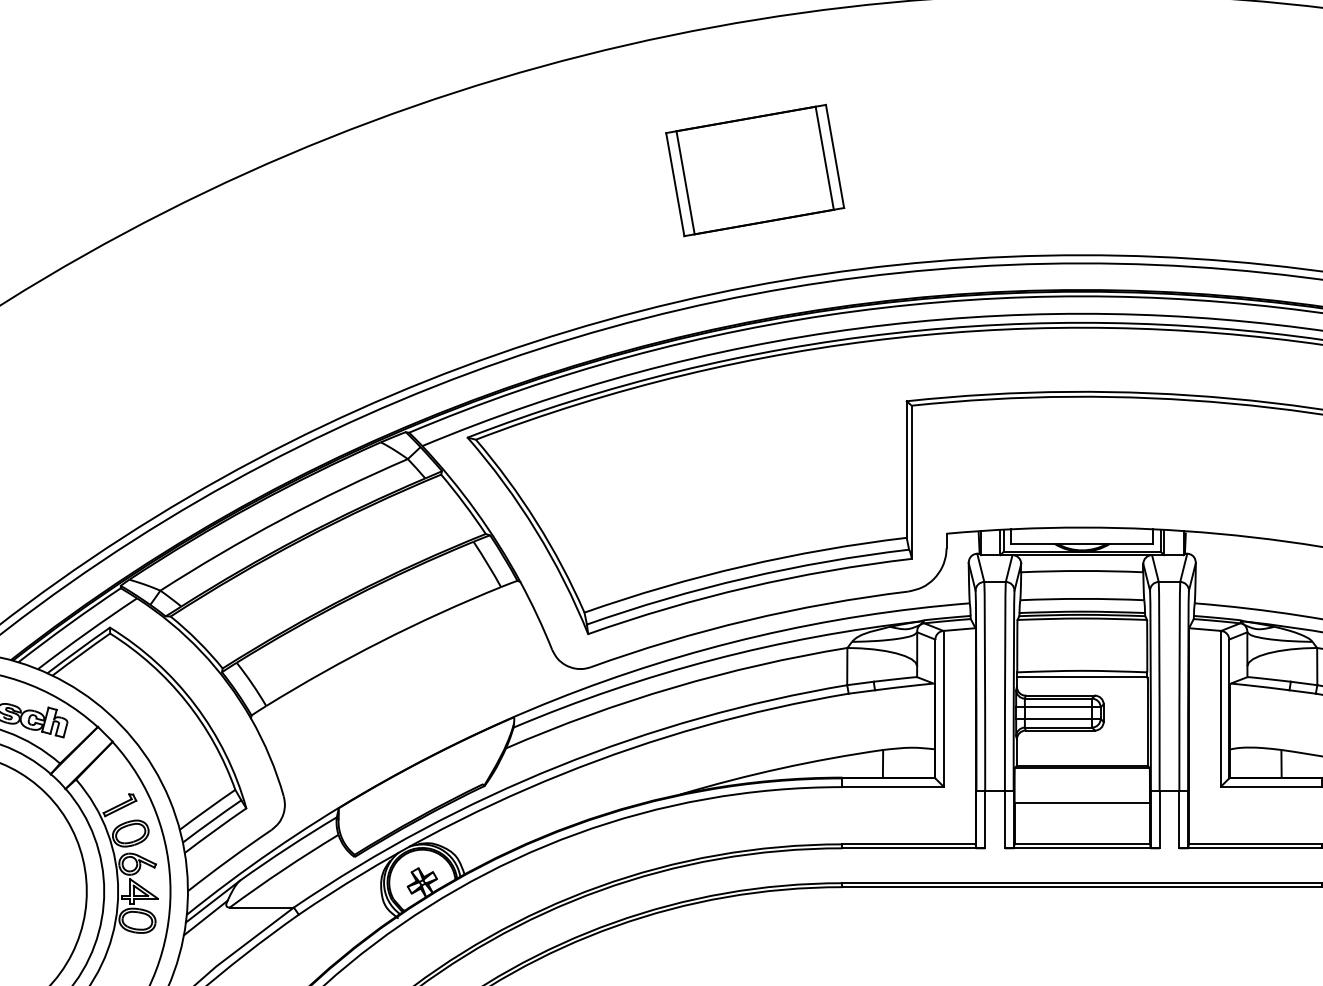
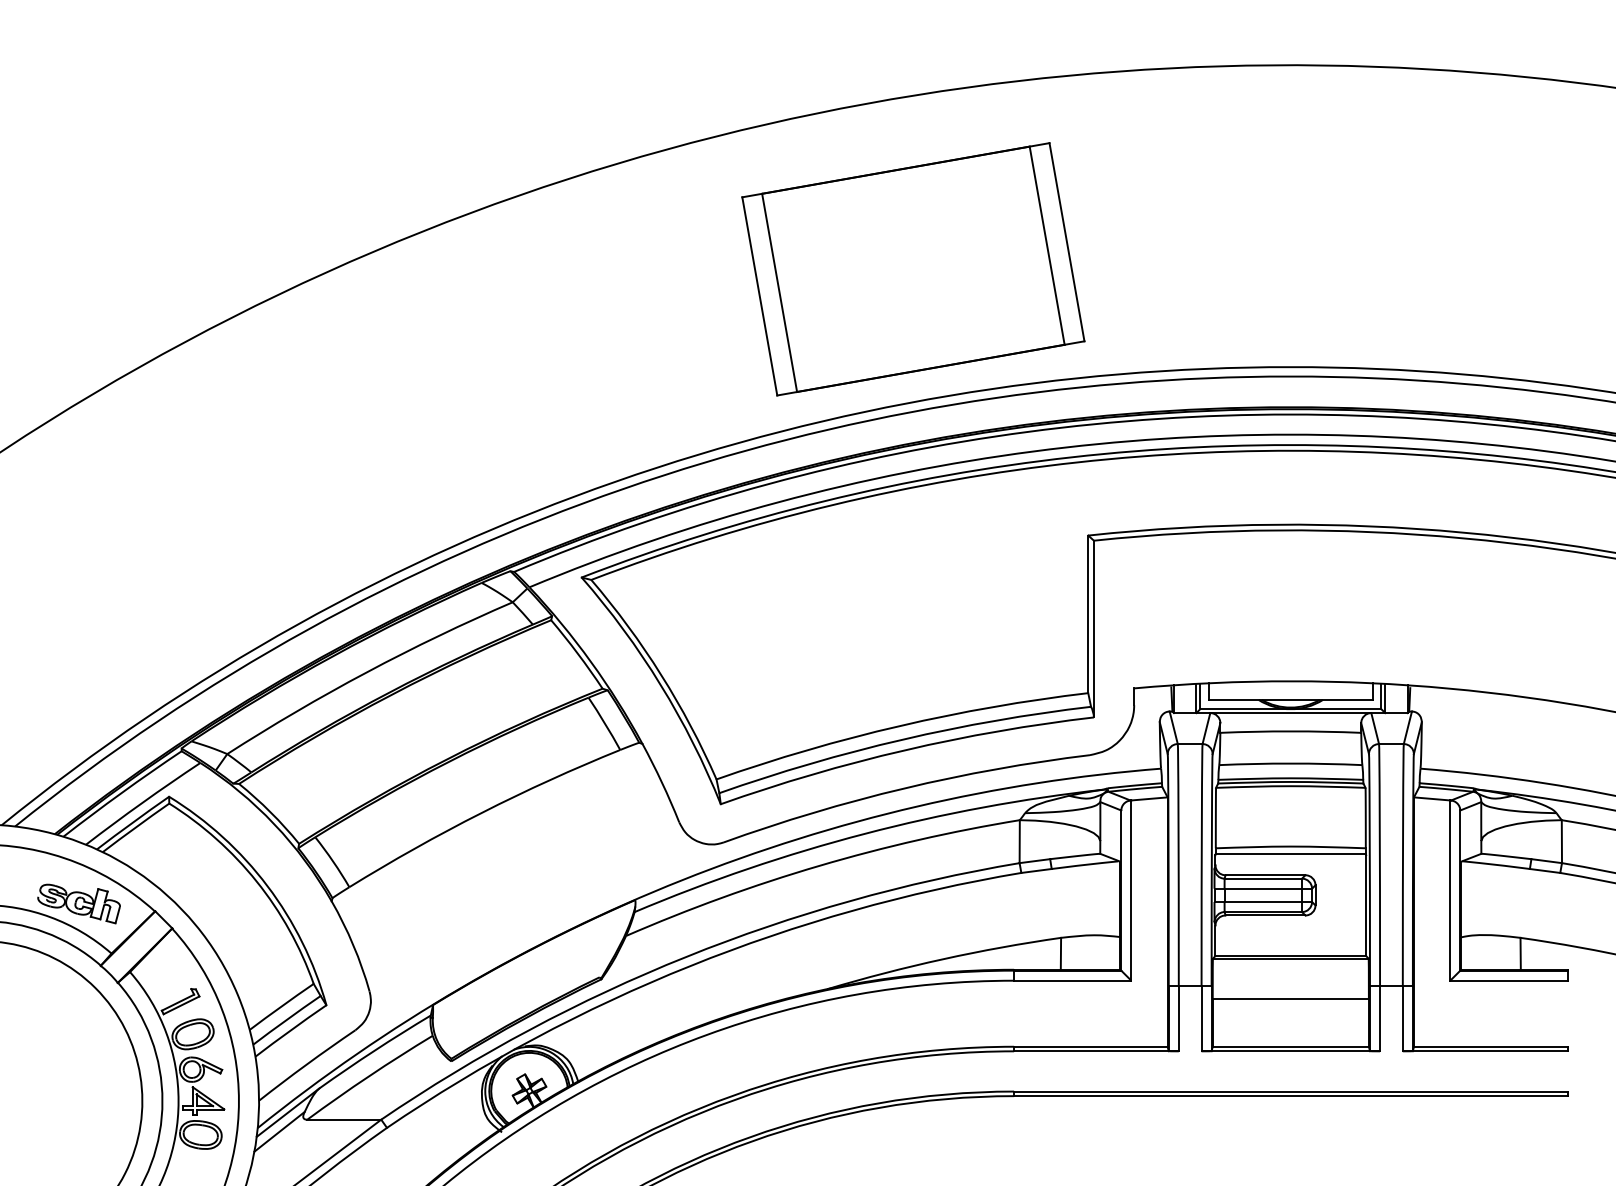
part: (755, 170) -> (913, 269), size x1.67

